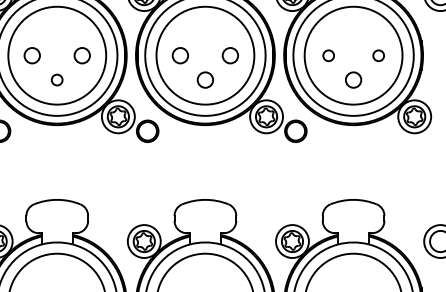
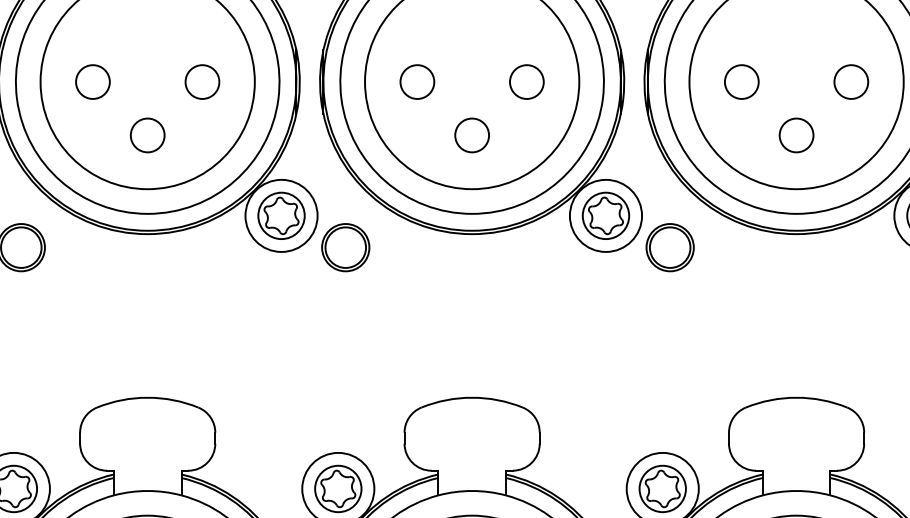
circle: (328, 55) -> (741, 81), size x1.43
circle: (378, 55) -> (851, 81), size x1.43
circle: (56, 79) -> (146, 134), size x1.43

